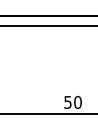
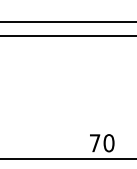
text: (67, 102) -> (94, 143), 50 -> 70

